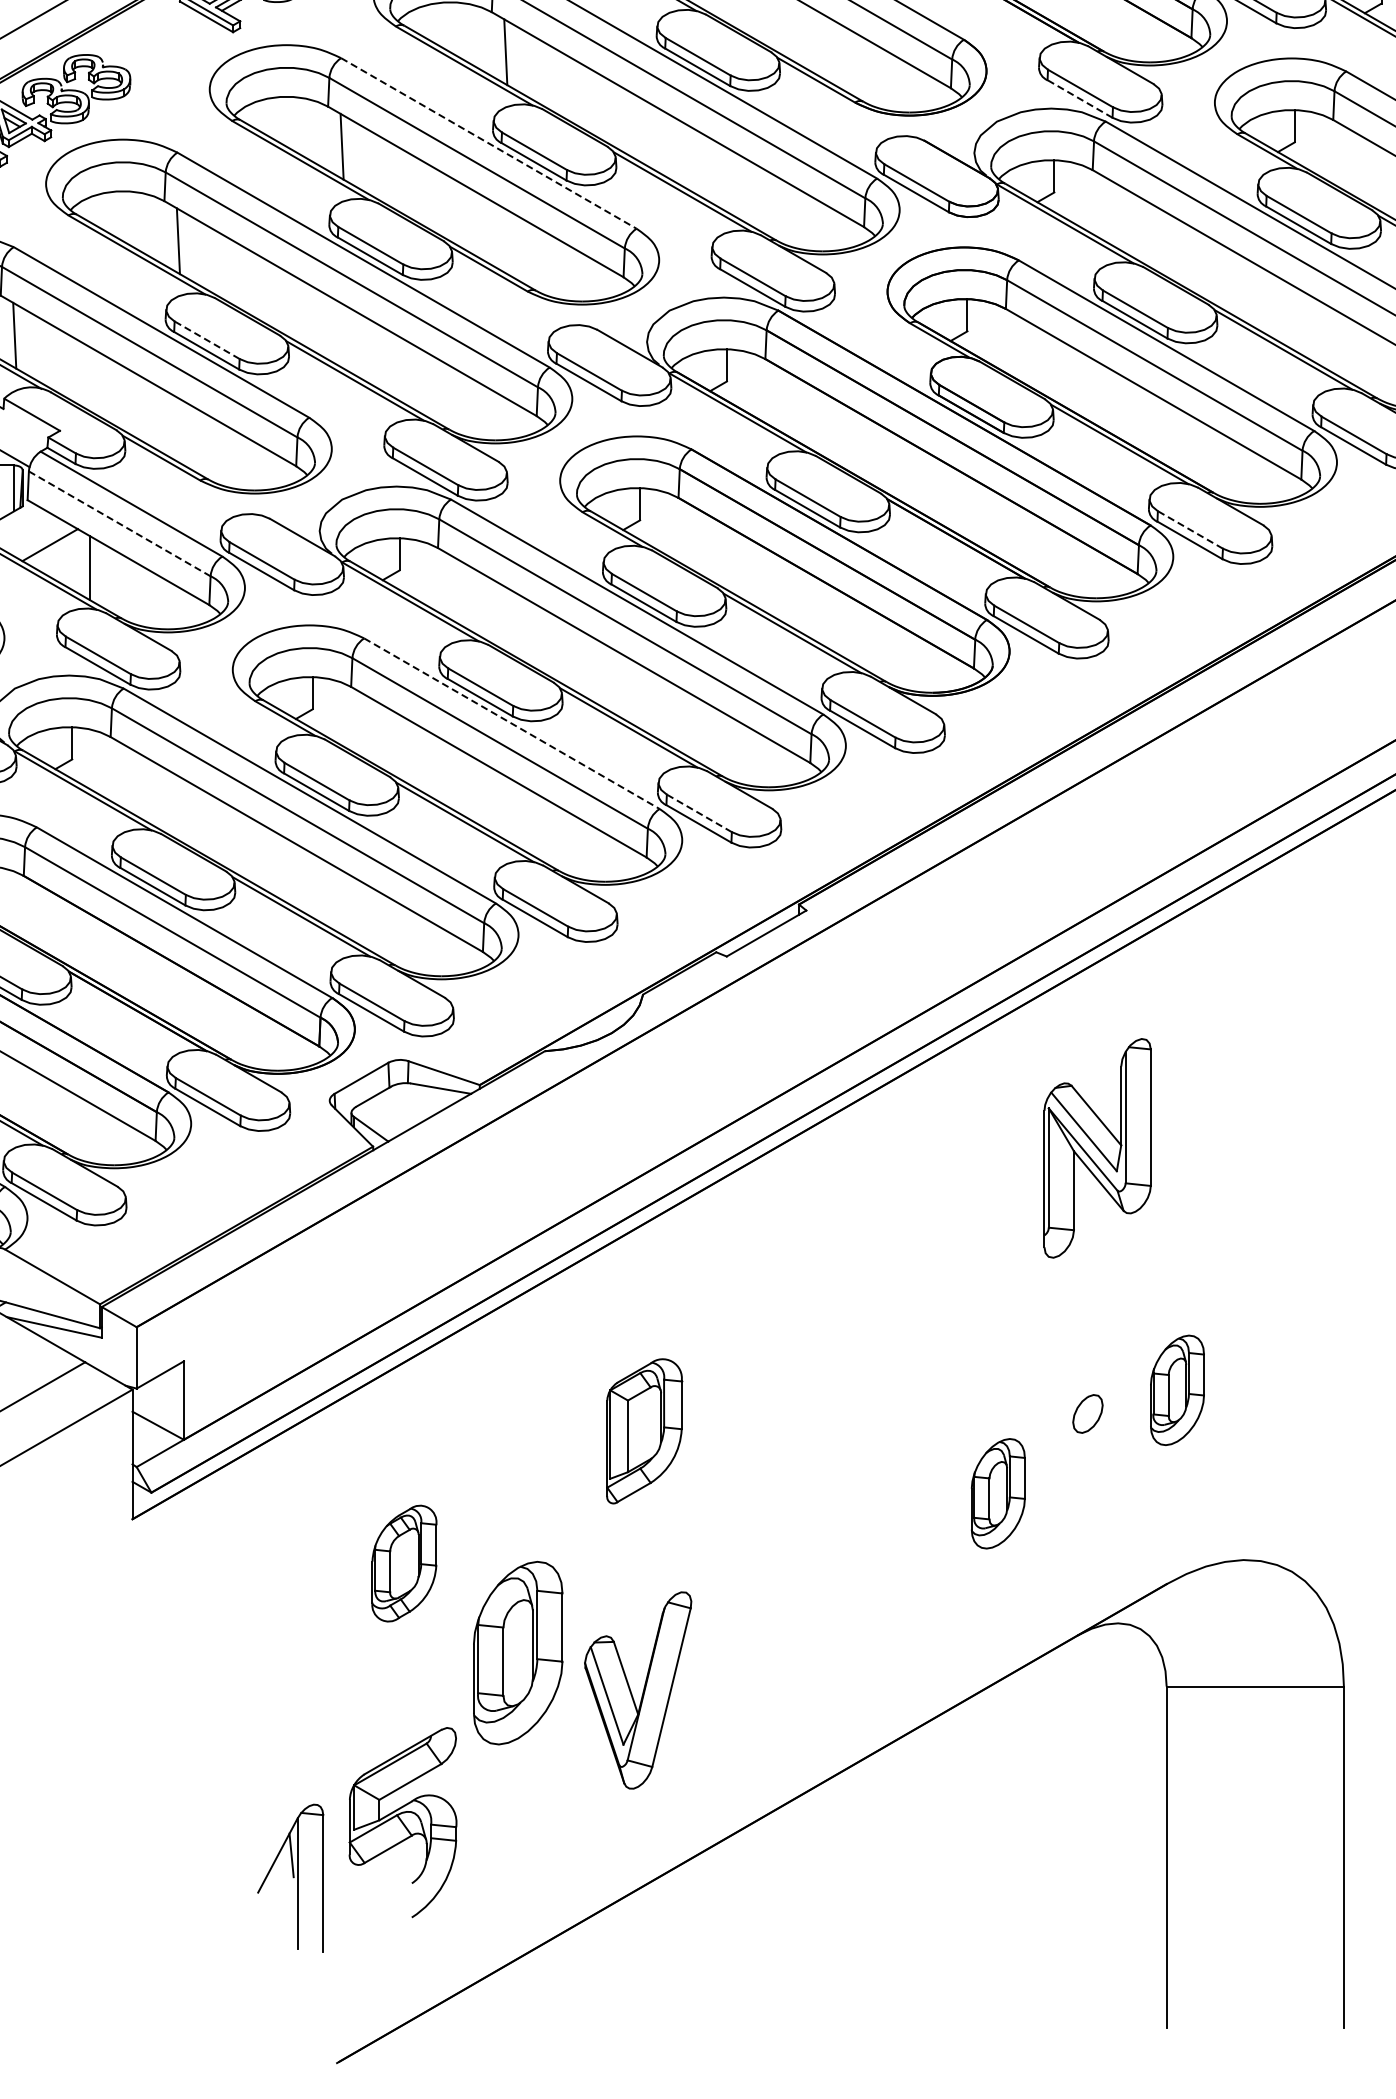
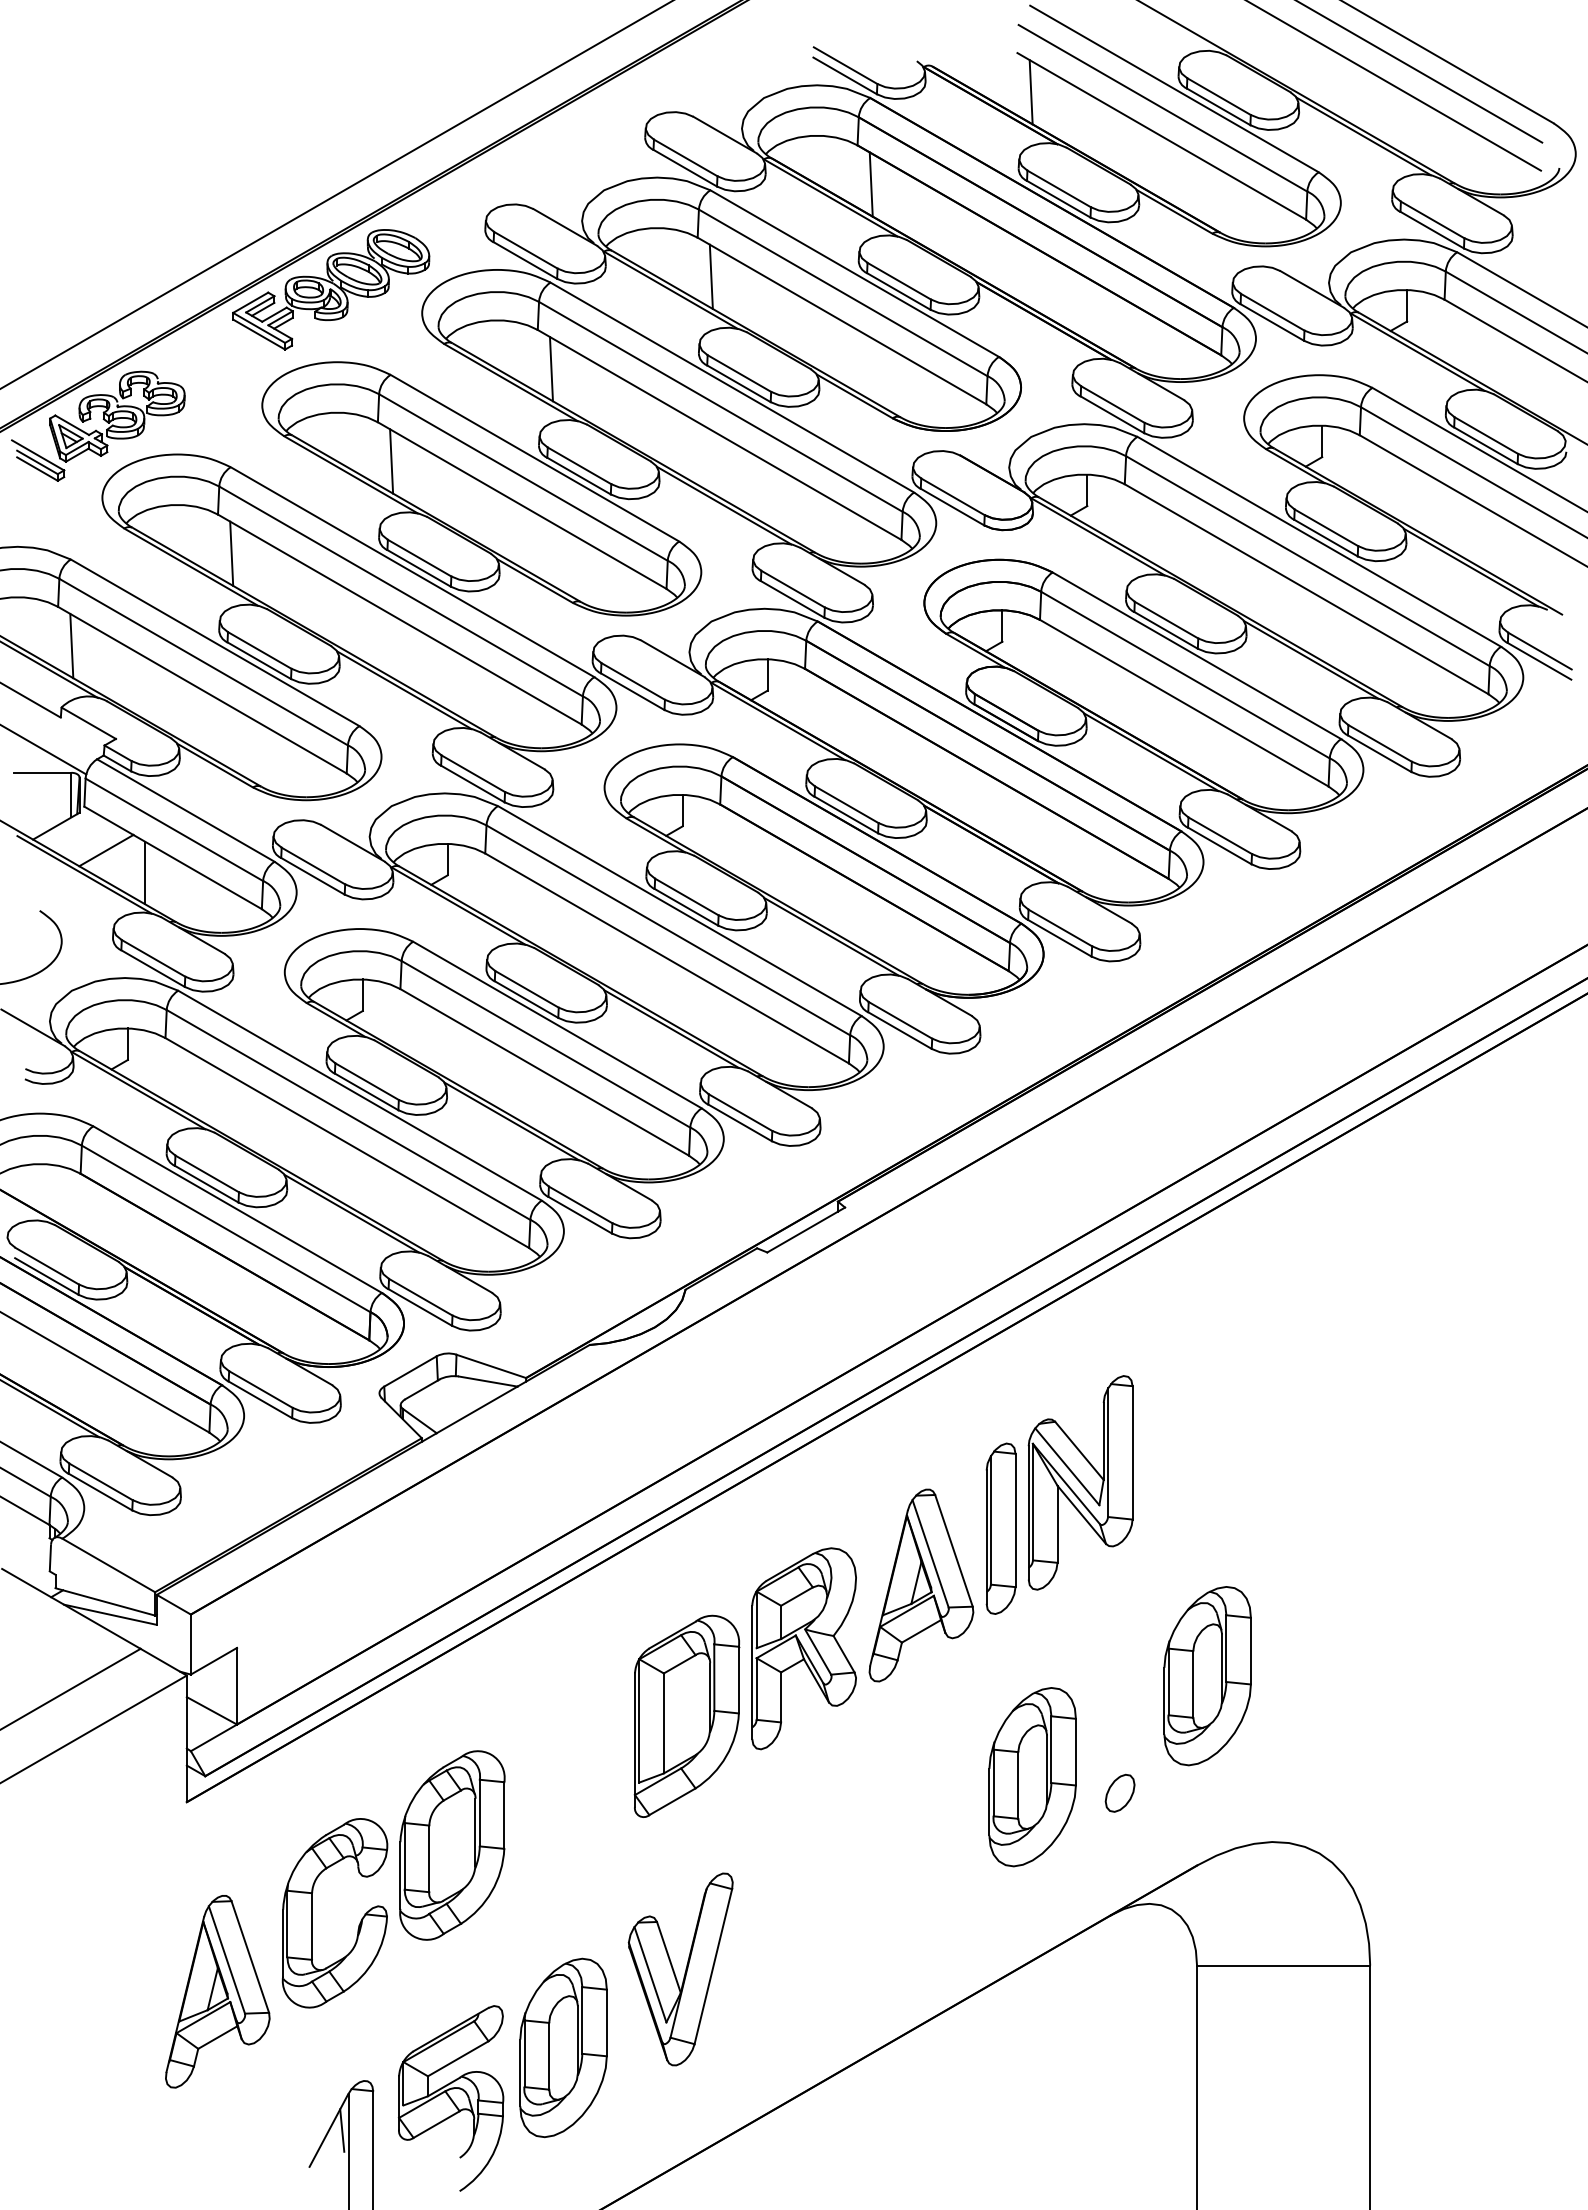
line: (1080, 98) -> (1112, 414), dashed -> solid
line: (488, 143) -> (534, 458), dashed -> solid
line: (206, 340) -> (259, 650), dashed -> solid
line: (119, 524) -> (174, 830), dashed -> solid
line: (1190, 529) -> (1220, 835), dashed -> solid
line: (511, 724) -> (557, 1025), dashed -> solid
line: (699, 813) -> (740, 1112), dashed -> solid
part: (1097, 1147) -> (1080, 1482), moved
part: (965, 1239) -> (1000, 1528), added
part: (884, 1297) -> (921, 1585), added
part: (763, 1361) -> (803, 1648), added
part: (1177, 1390) -> (1207, 1676), size x1.67
part: (1087, 1413) -> (1119, 1792), moved
part: (644, 1430) -> (686, 1715), size x1.43
part: (998, 1494) -> (1032, 1777), size x1.67
part: (404, 1563) -> (452, 1845), size x1.67
part: (261, 1633) -> (312, 1913), added
part: (518, 1652) -> (563, 2047), moved
part: (163, 1713) -> (217, 1991), added

